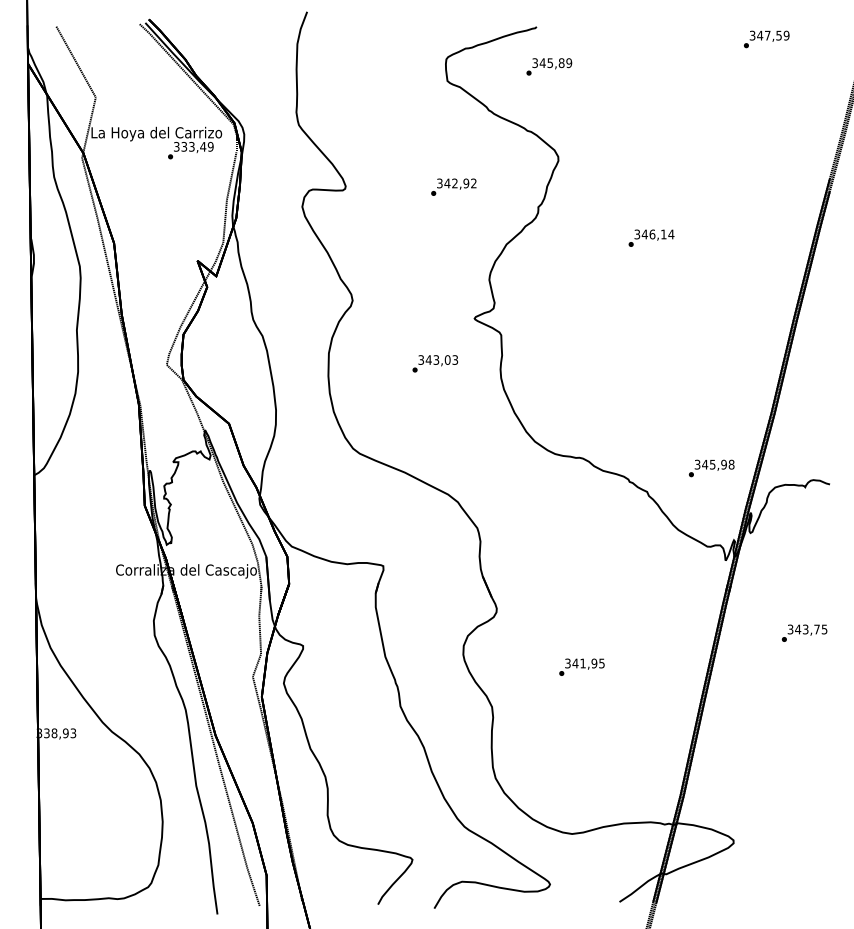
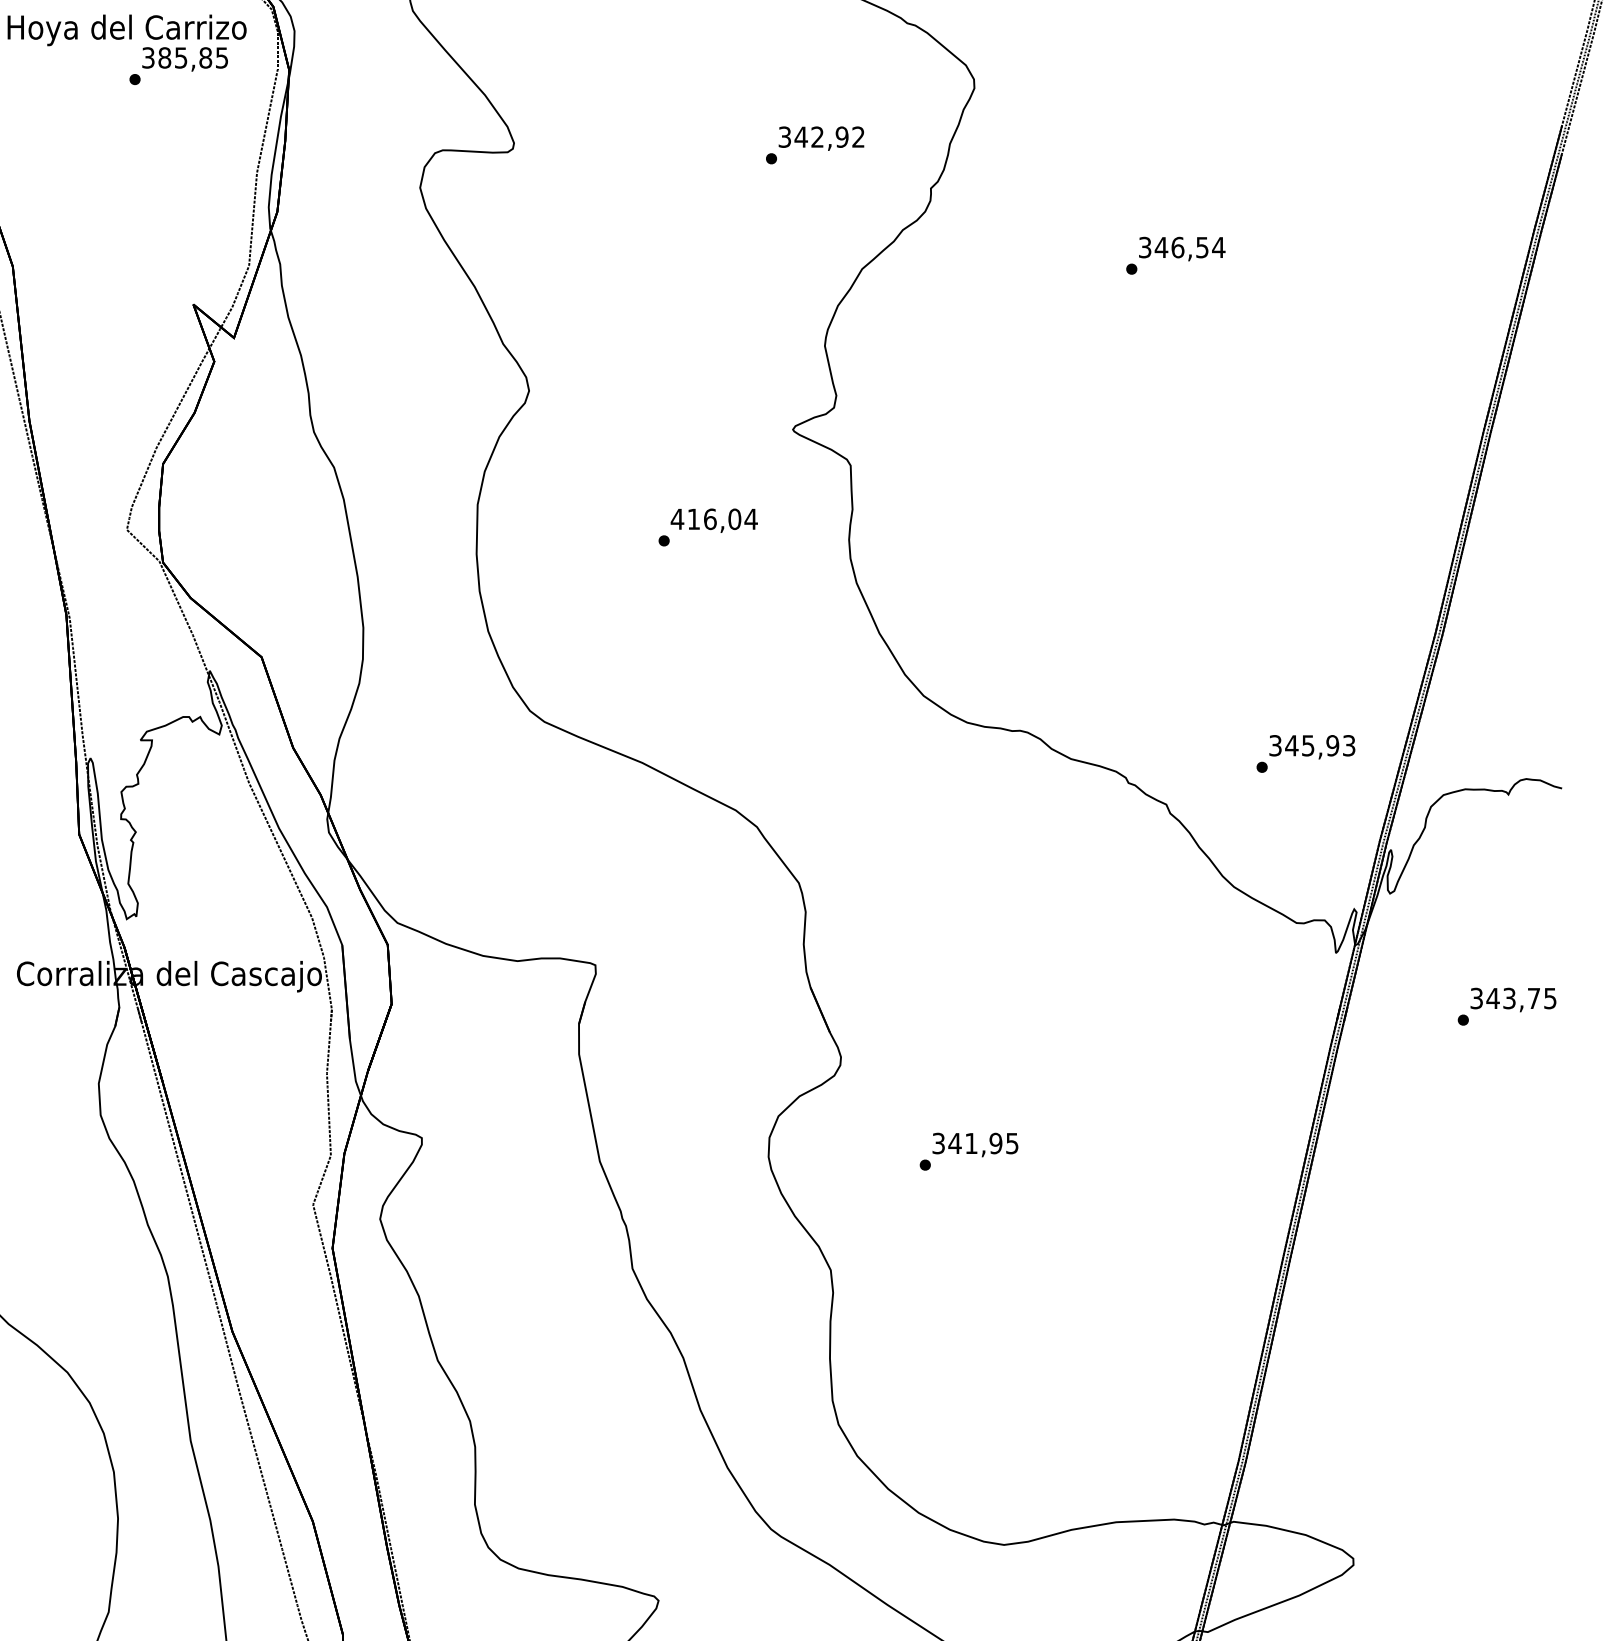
text: (197, 146) -> (193, 57), 333,49 -> 385,85
text: (453, 186) -> (814, 143), moved
text: (663, 234) -> (1201, 247), 346,14 -> 346,54
text: (438, 359) -> (714, 518), 343,03 -> 416,04
text: (731, 464) -> (1348, 745), 345,98 -> 345,93
text: (804, 632) -> (1506, 1004), moved
text: (581, 666) -> (968, 1149), moved

